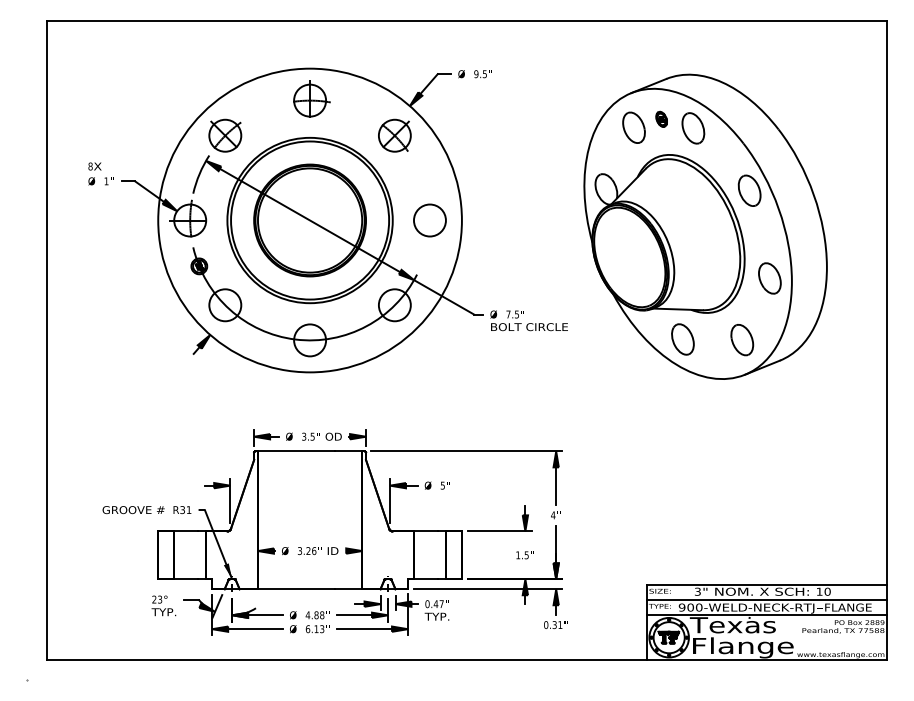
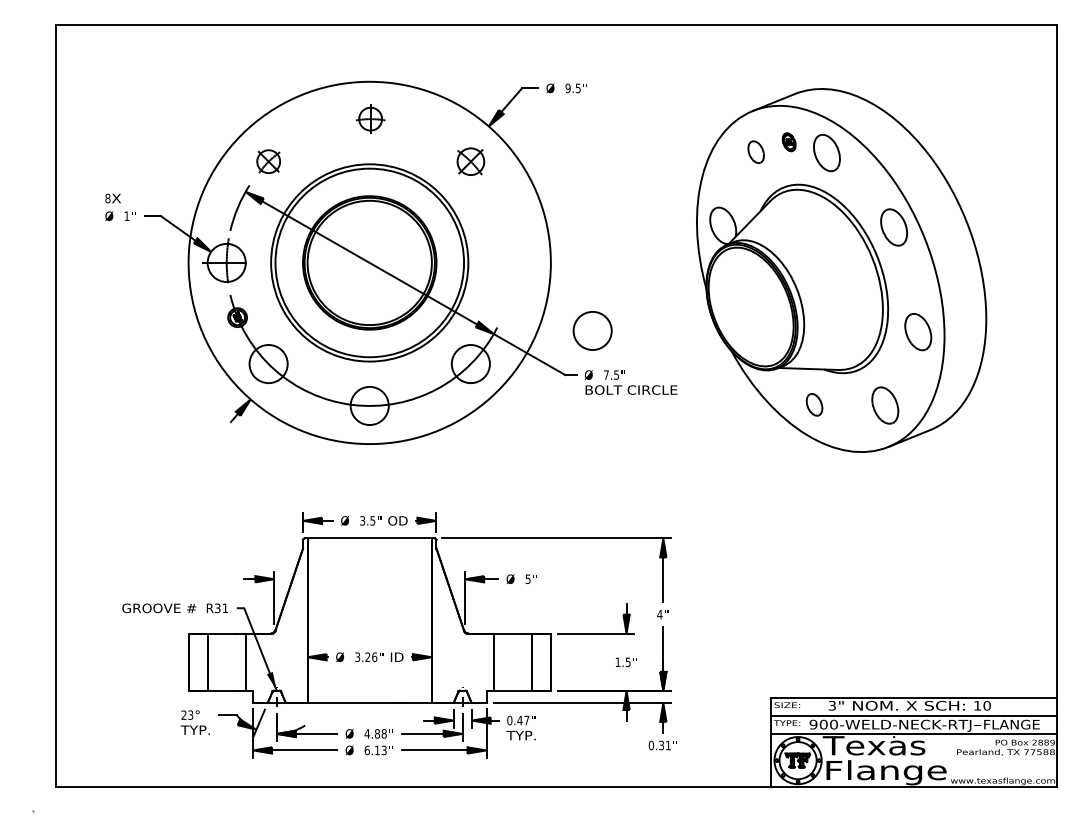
part: (311, 98) -> (371, 117), size x0.6
part: (633, 127) -> (755, 151), size x0.6
part: (225, 135) -> (268, 161), size x0.6
part: (394, 135) -> (470, 161), size x0.7
circle: (429, 220) -> (592, 330), moved
part: (682, 339) -> (813, 404), size x0.6

